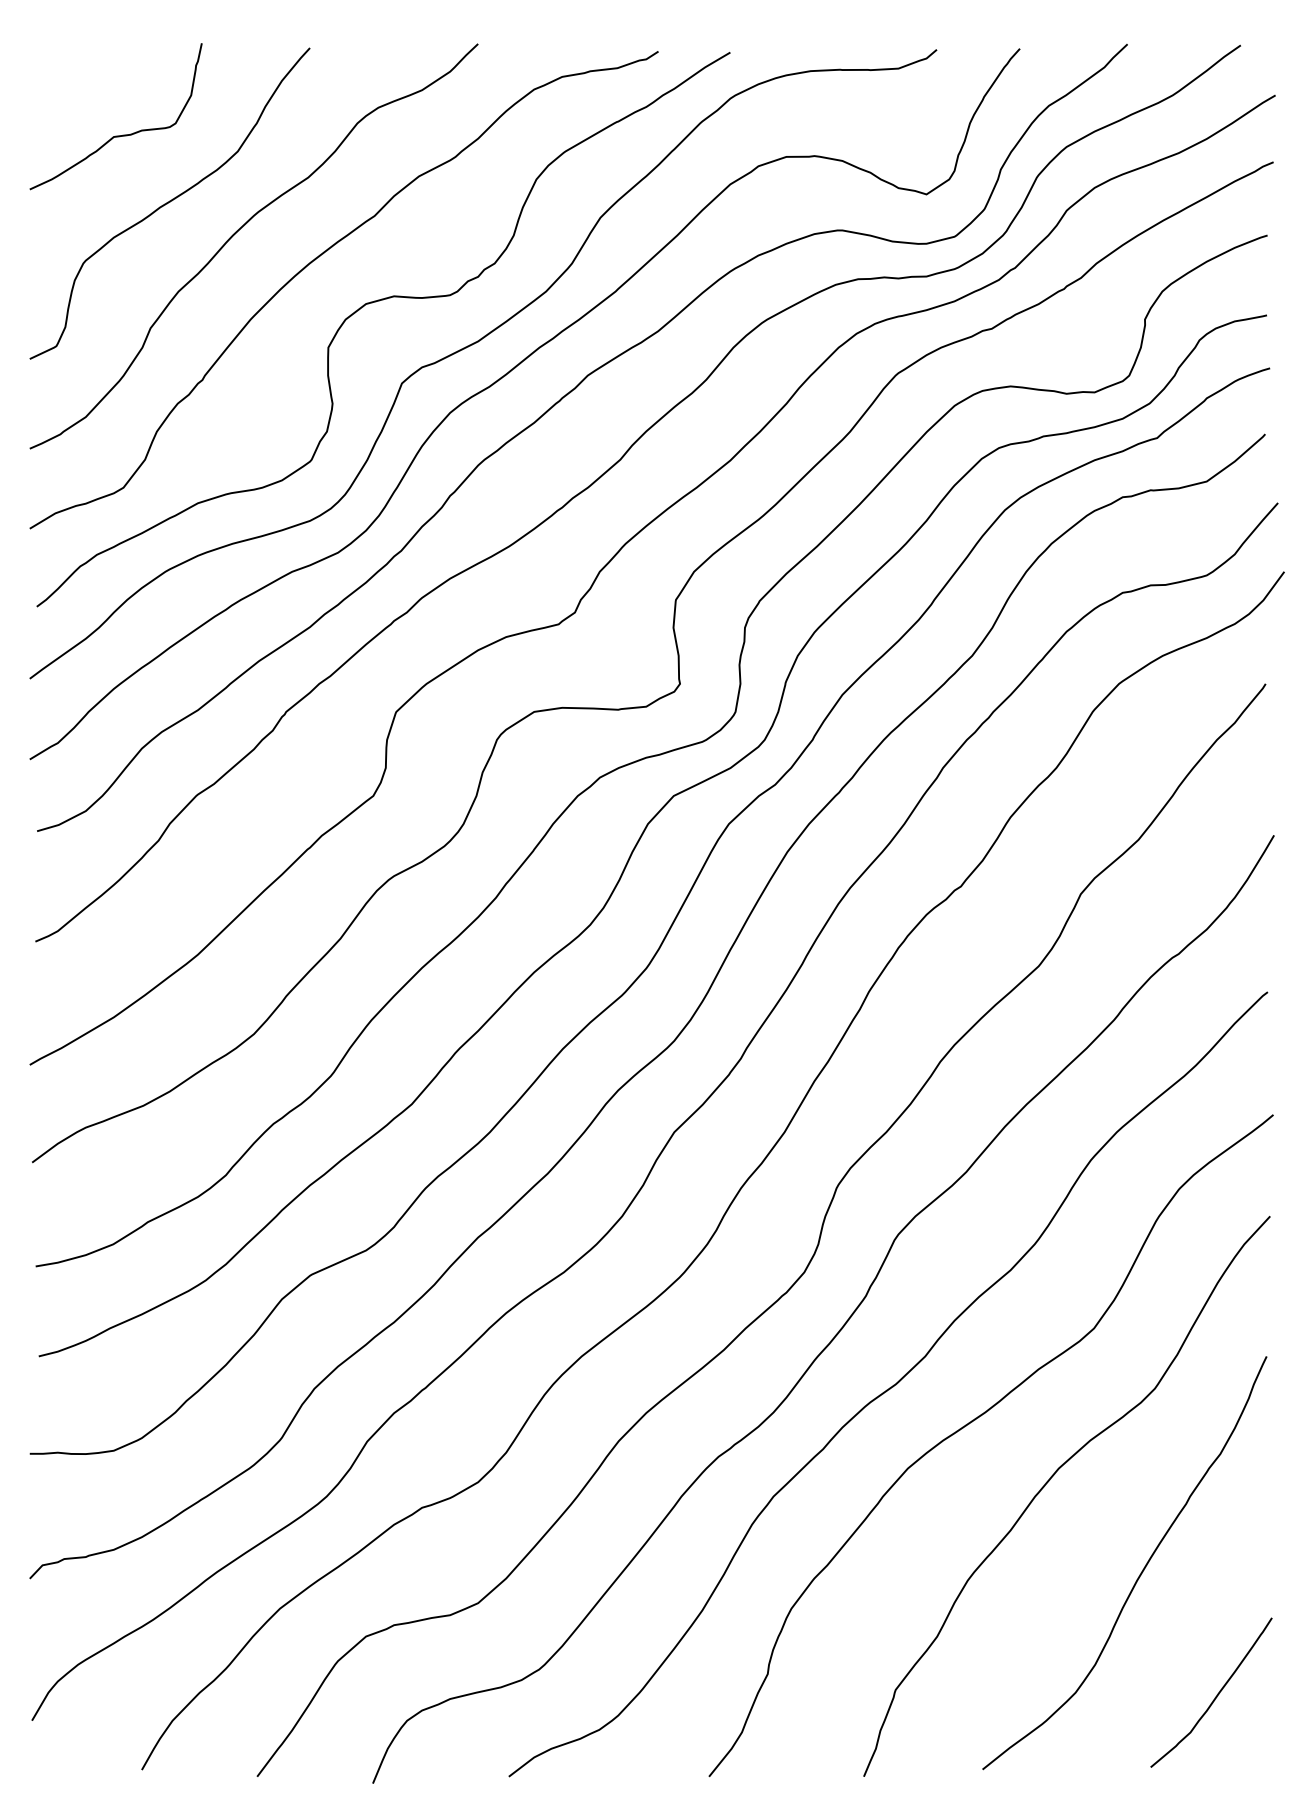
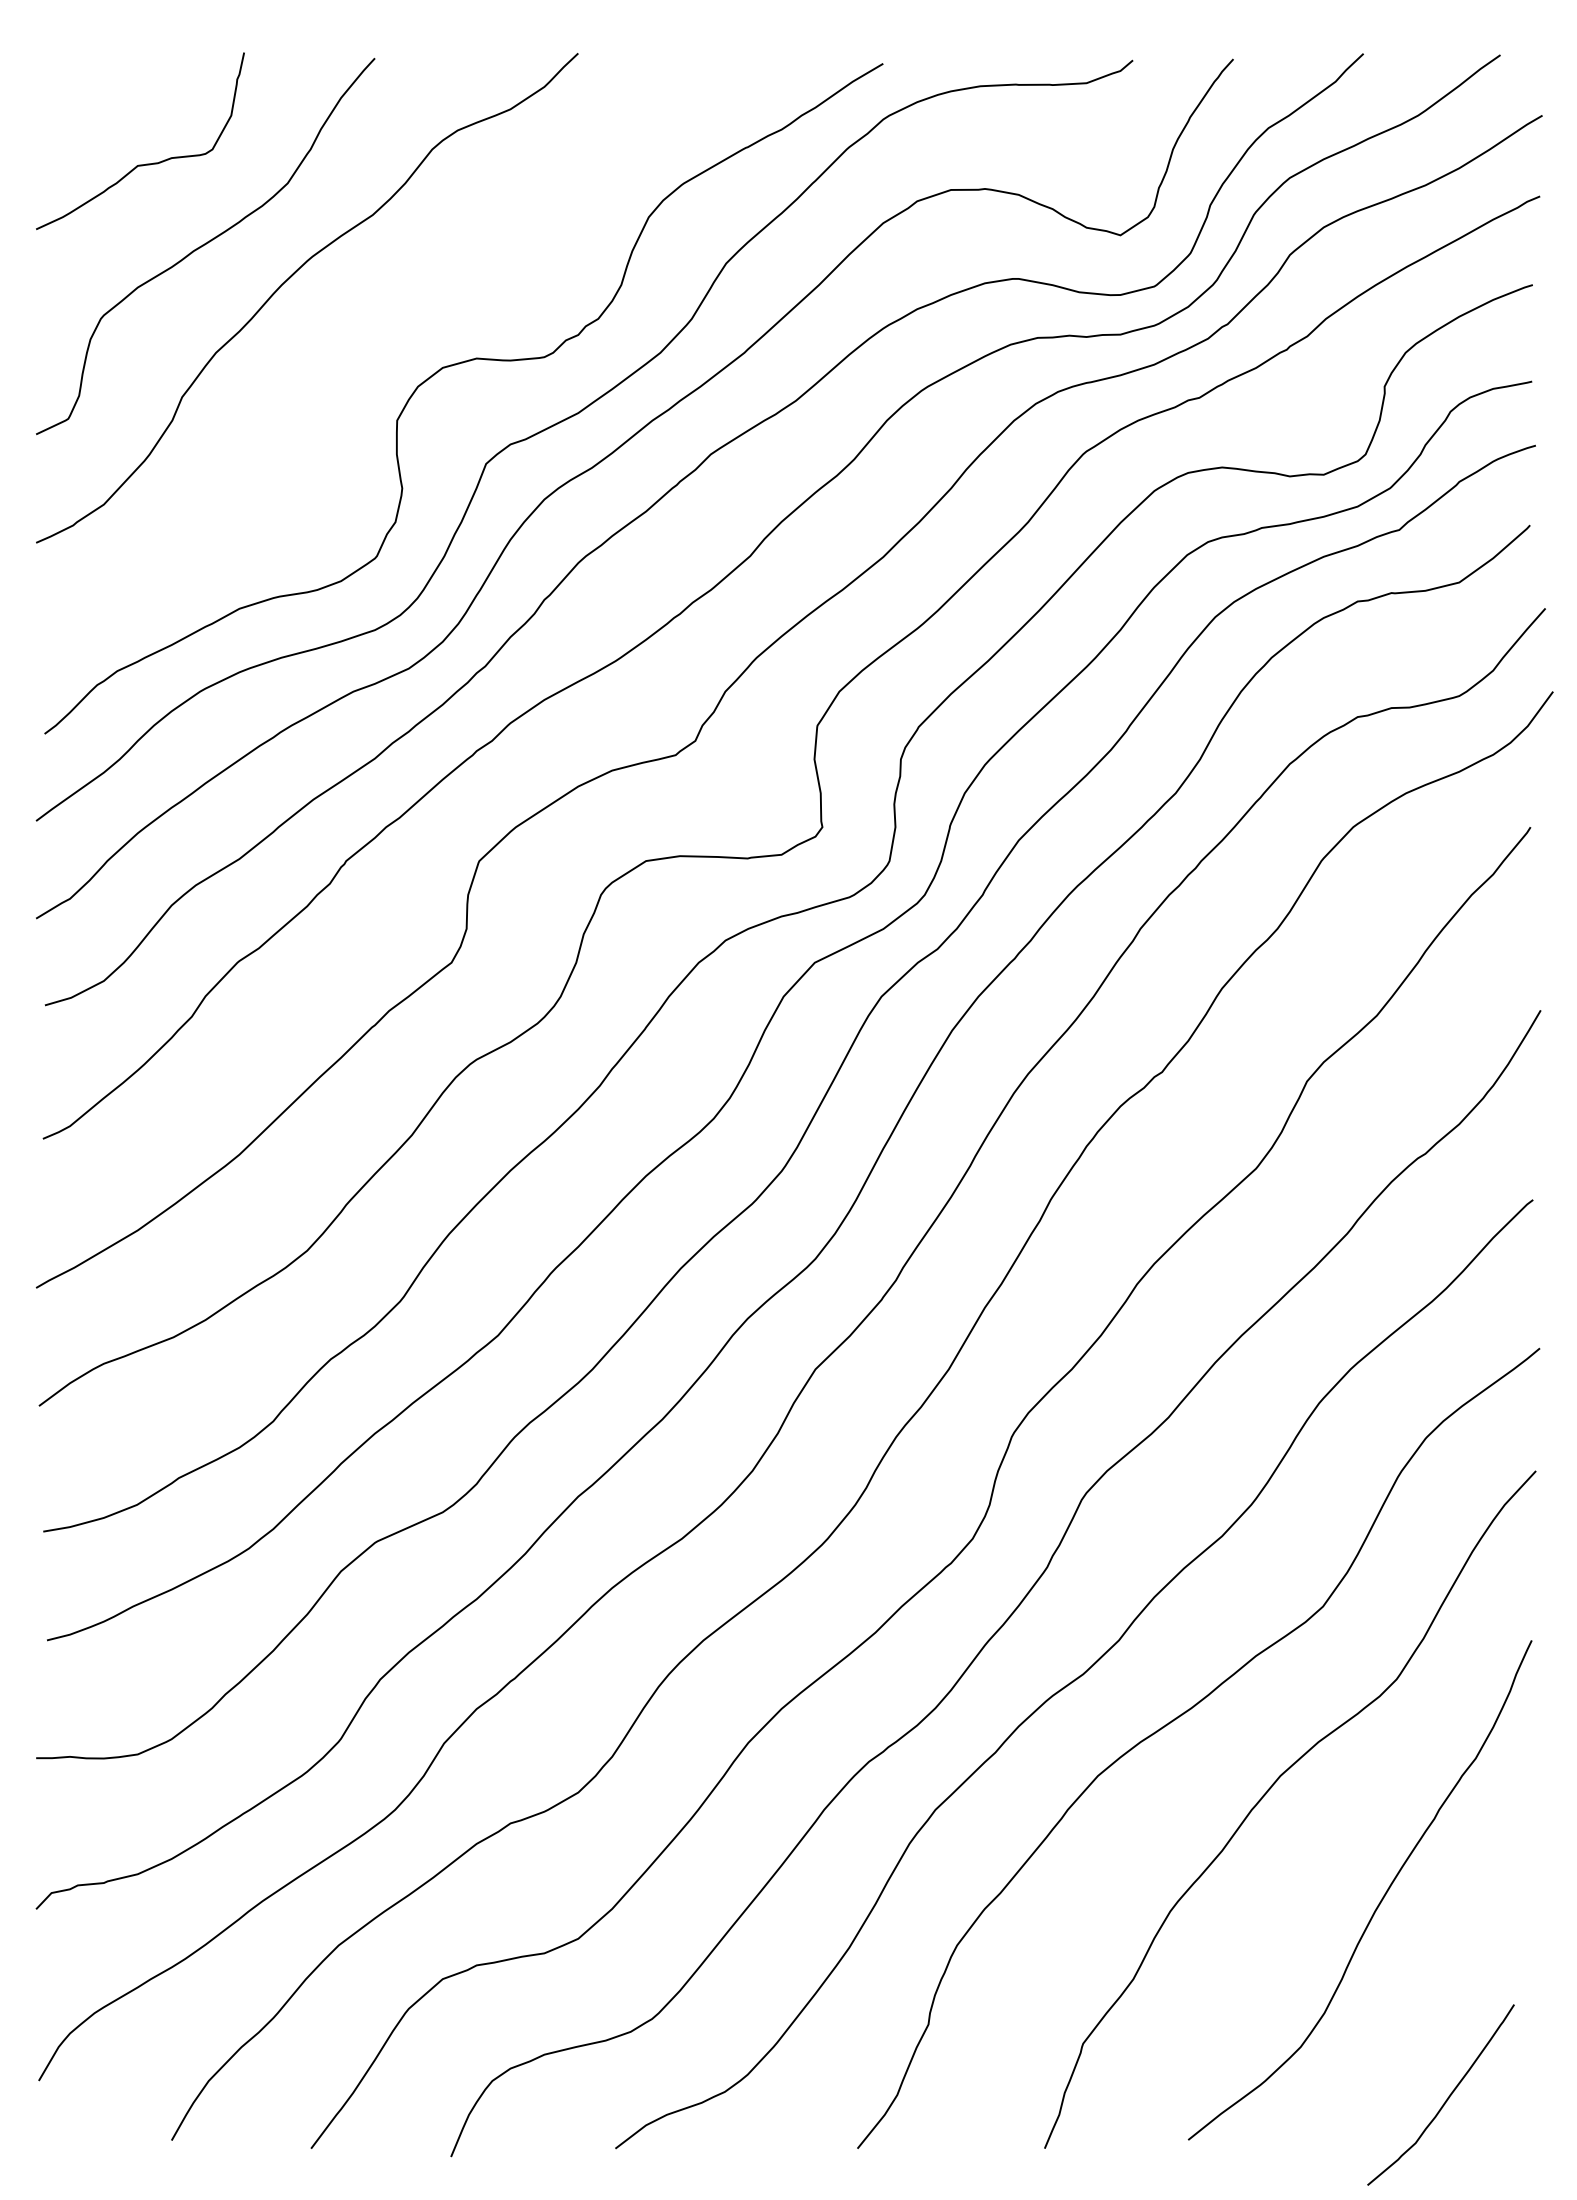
curve: (320, 256) -> (387, 310), removed
curve: (1216, 1694) -> (1447, 2097), moved

